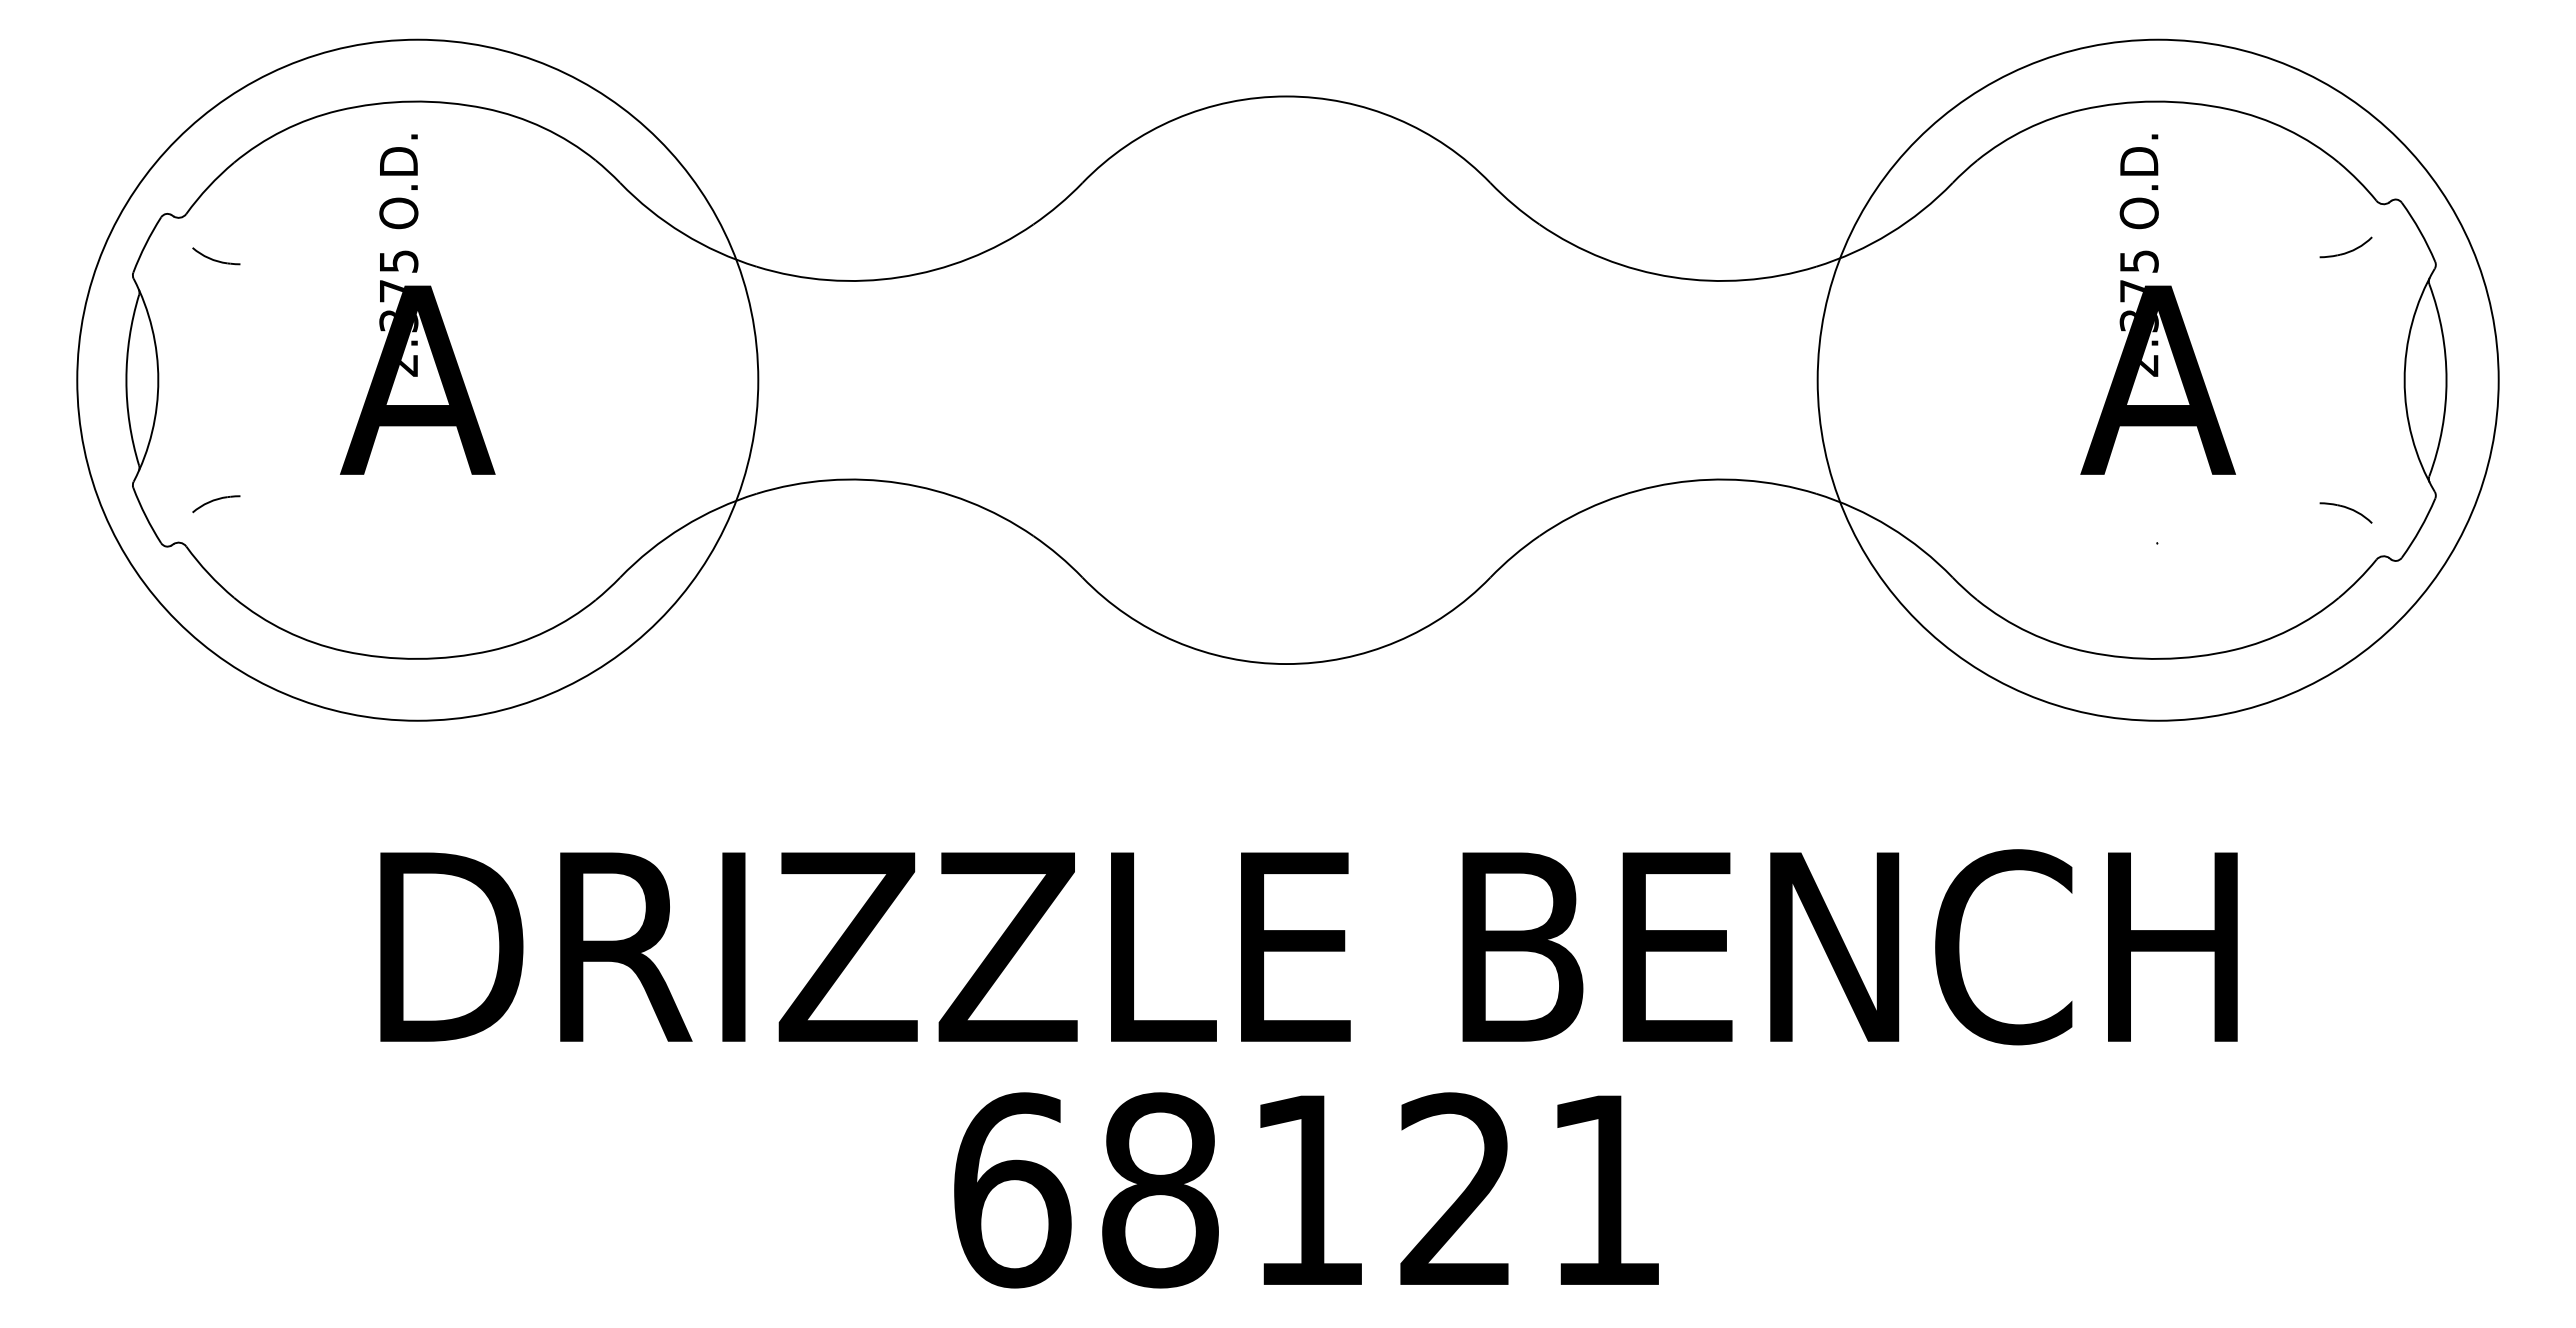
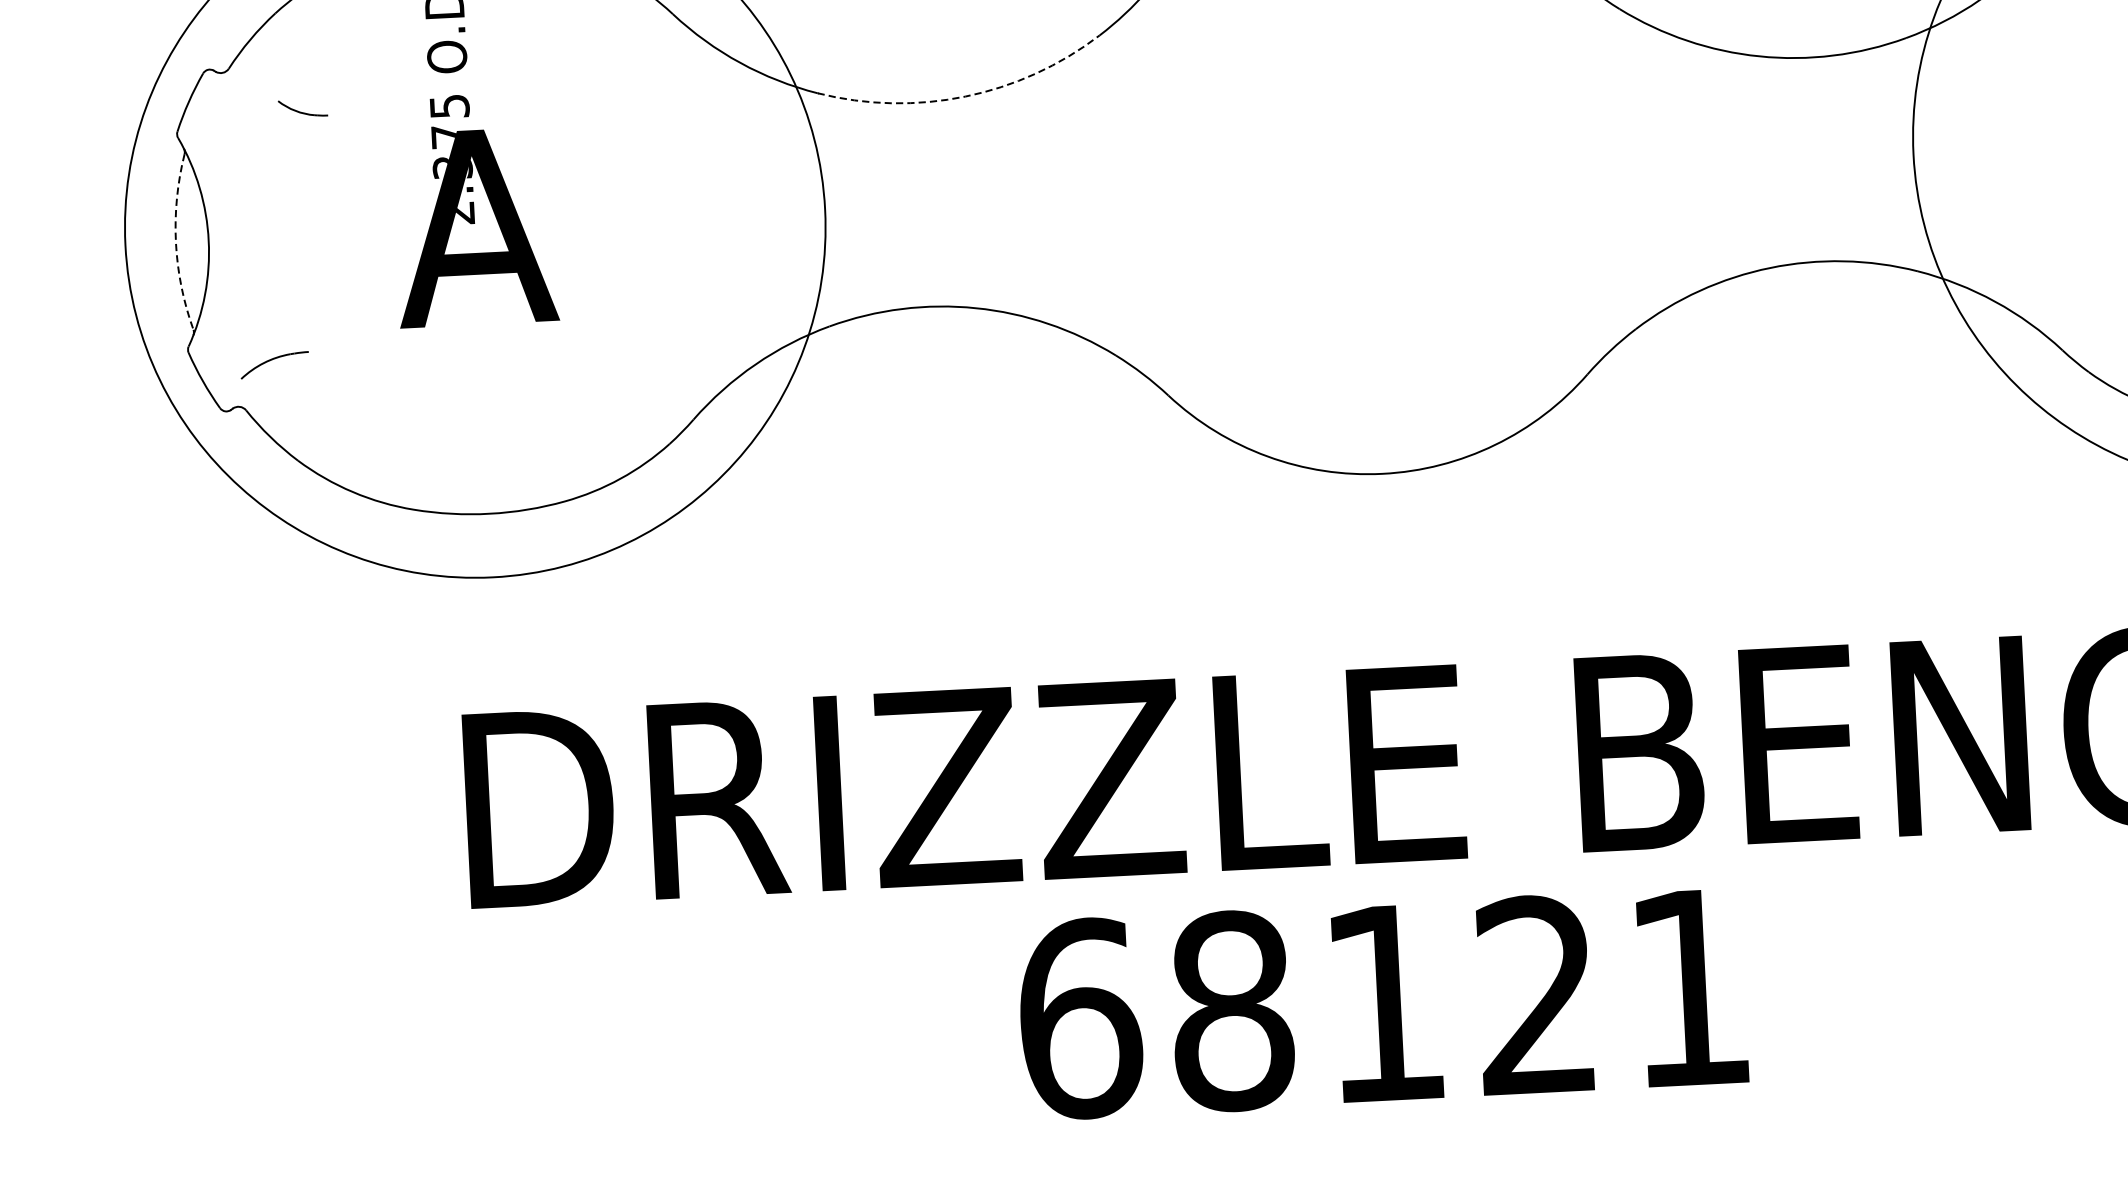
part: (216, 256) -> (303, 108), moved
line: (899, 277) -> (964, 96), solid -> dashed
arc: (126, 380) -> (176, 242), solid -> dashed
part: (216, 504) -> (274, 365), size x1.4
text: (1306, 1190) -> (1382, 1003), moved

